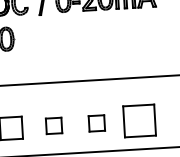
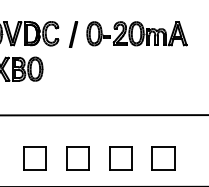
part: (139, 121) -> (163, 158), size x0.71
part: (96, 123) -> (120, 158), size x1.43
part: (53, 125) -> (77, 158), size x1.43

